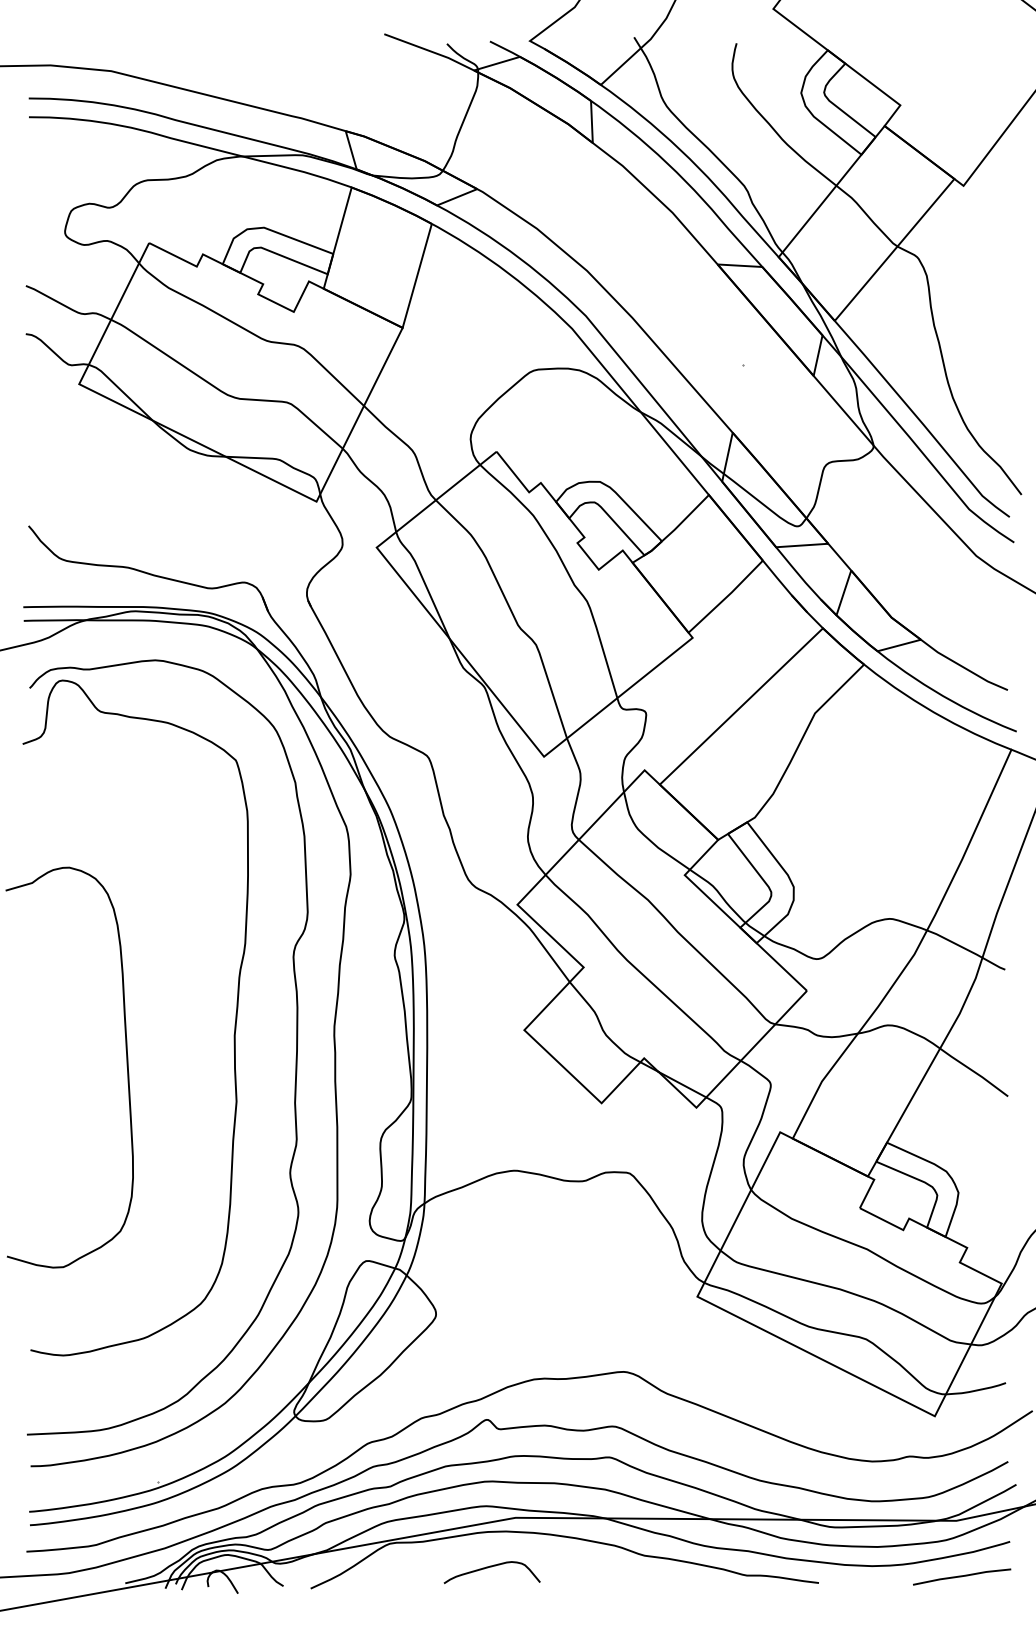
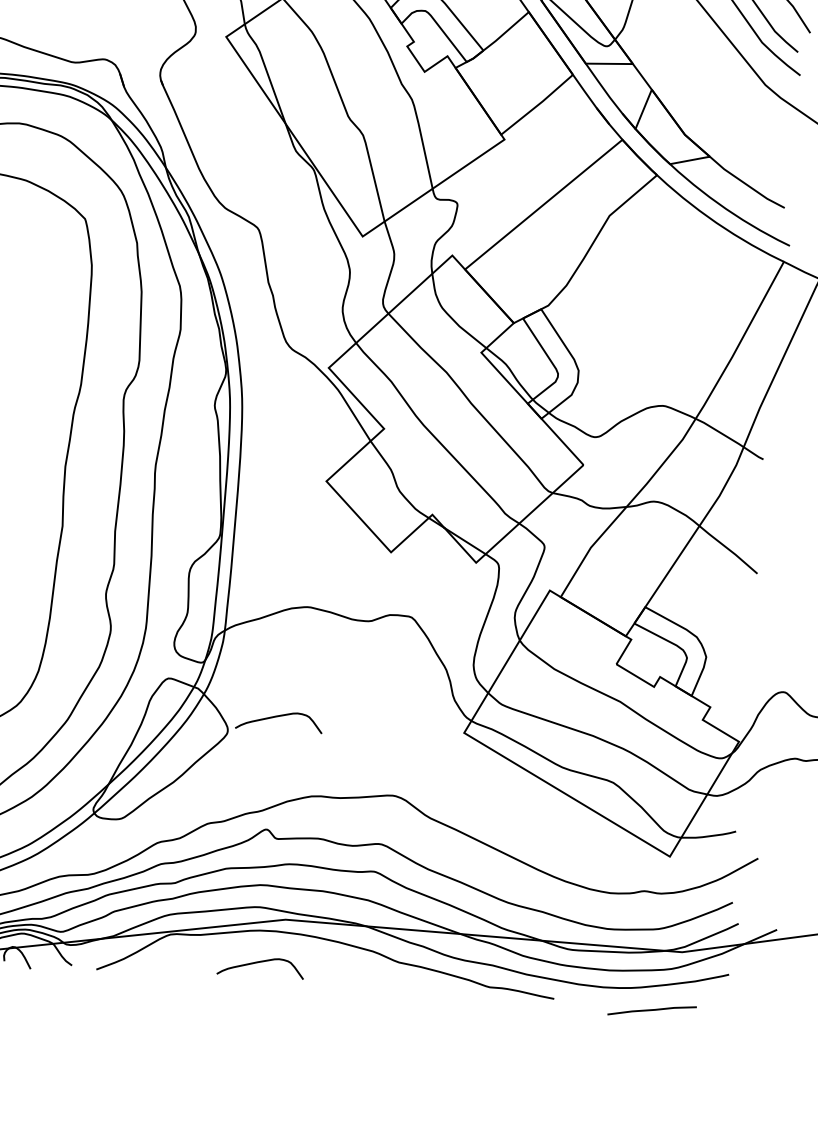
curve: (491, 1294) -> (279, 717), added
line: (962, 1576) -> (652, 1010), moved

